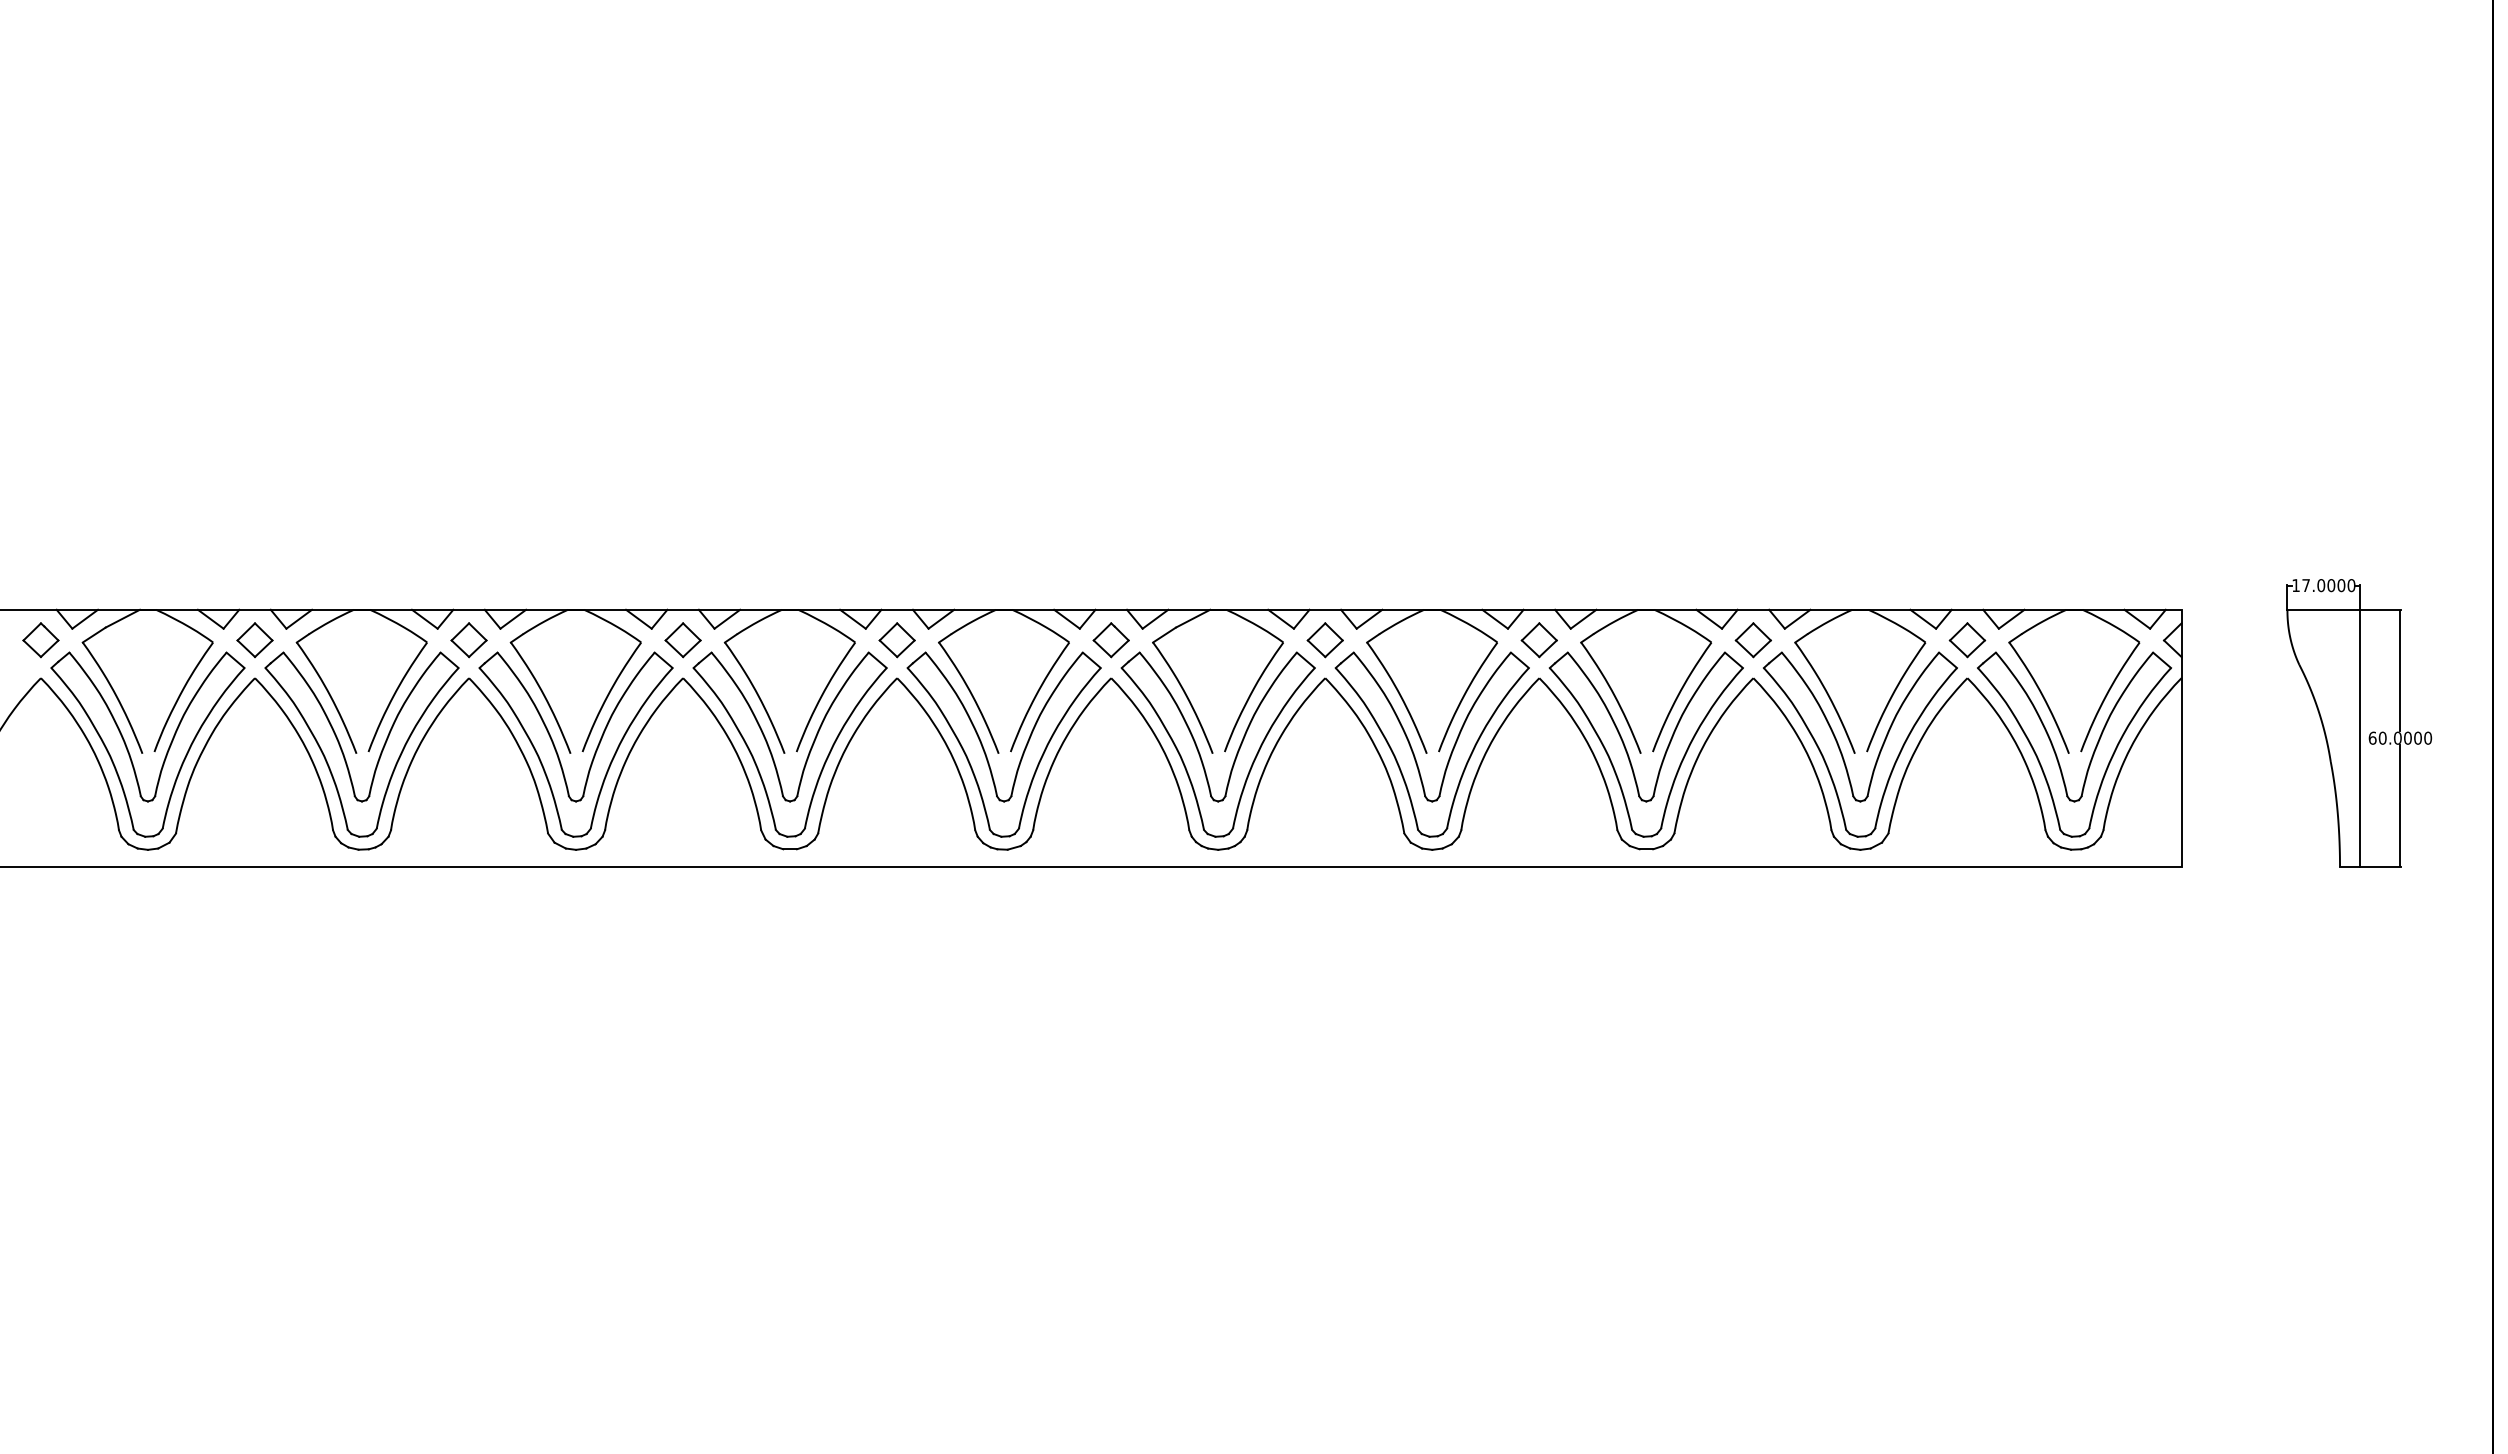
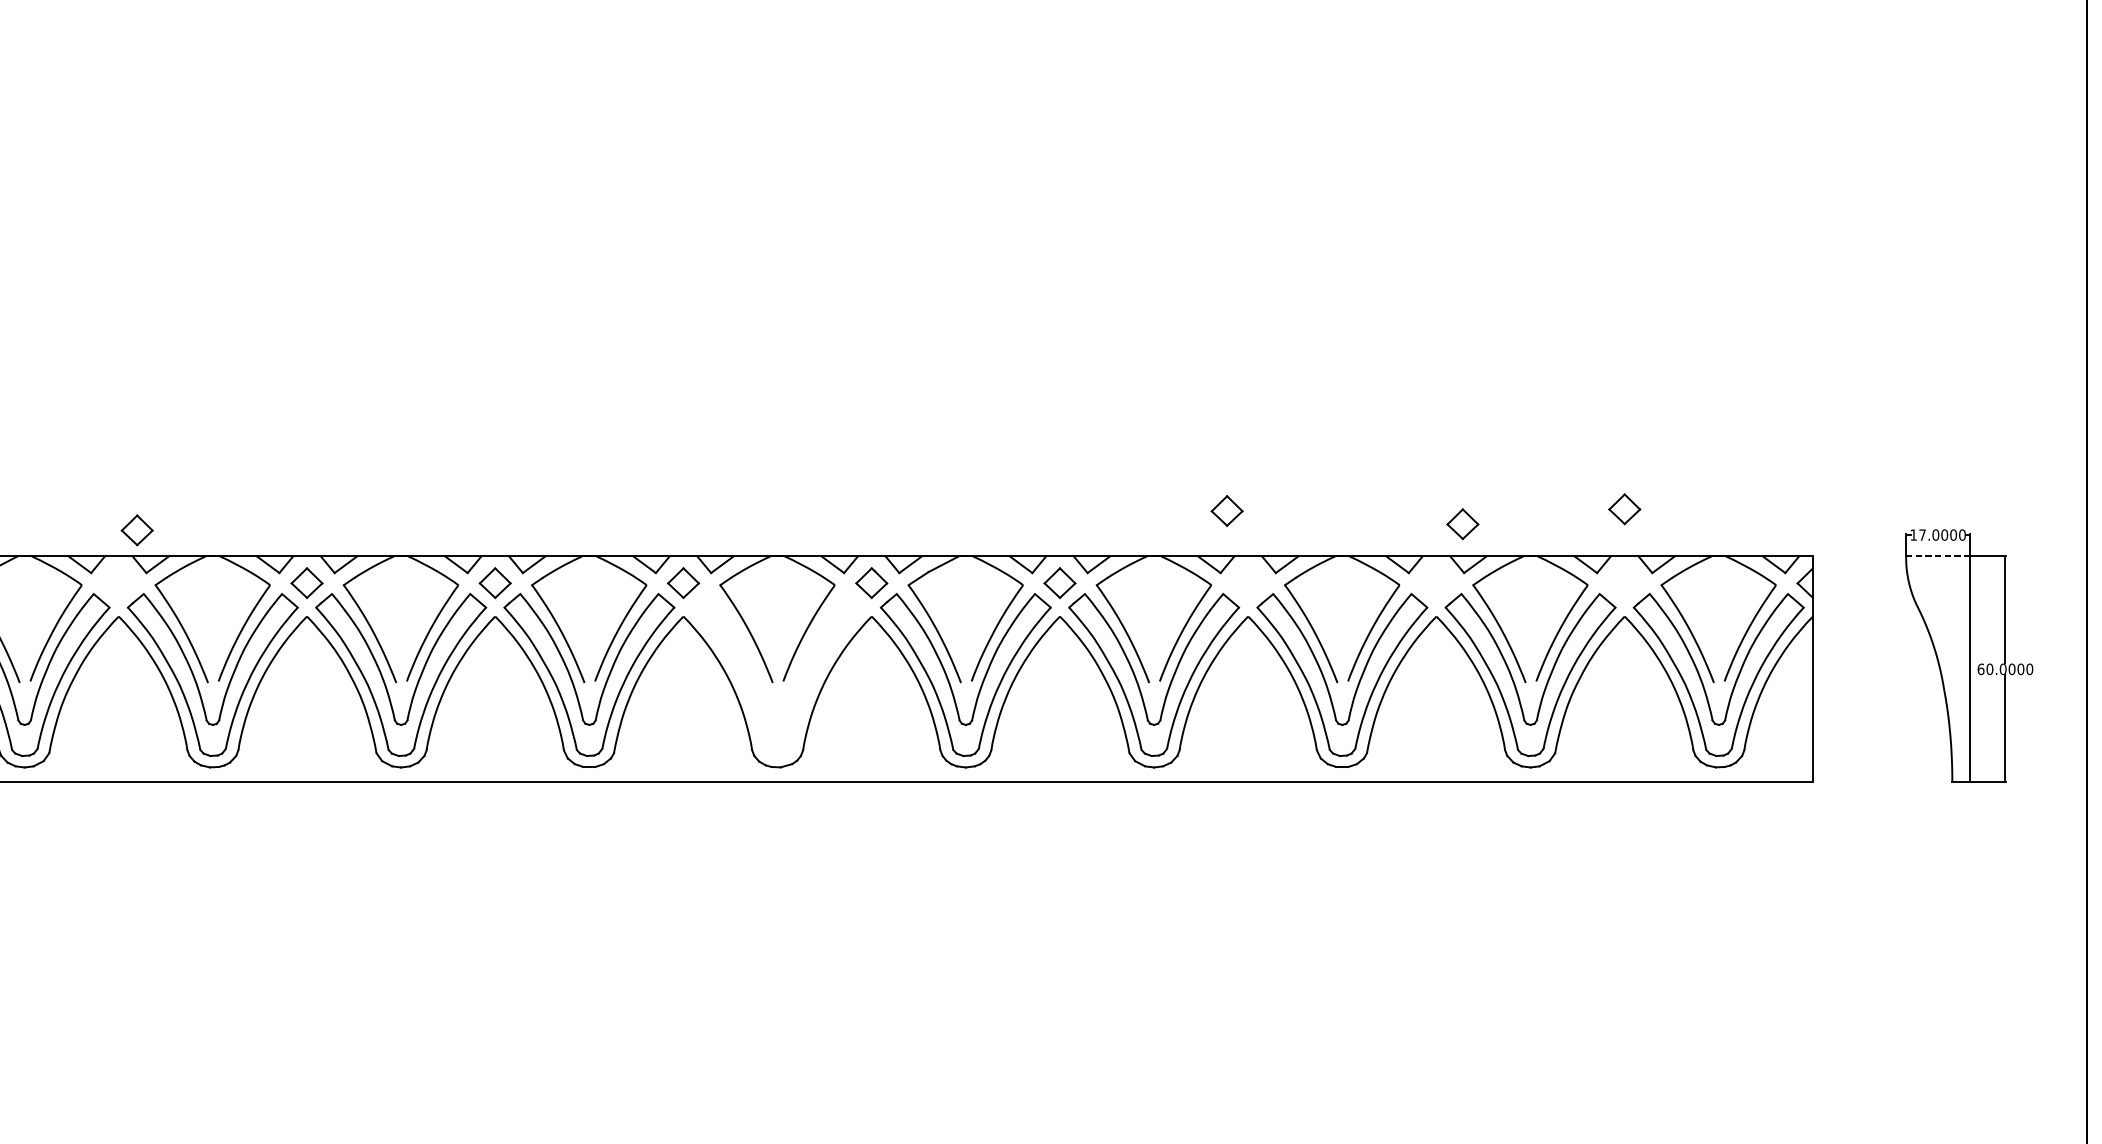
line: (2324, 609) -> (1938, 556), solid -> dashed
part: (254, 640) -> (136, 530), moved
part: (1538, 640) -> (1226, 511), moved
part: (1752, 640) -> (1462, 524), moved
part: (1967, 640) -> (1624, 509), moved
part: (986, 753) -> (762, 682), removed

